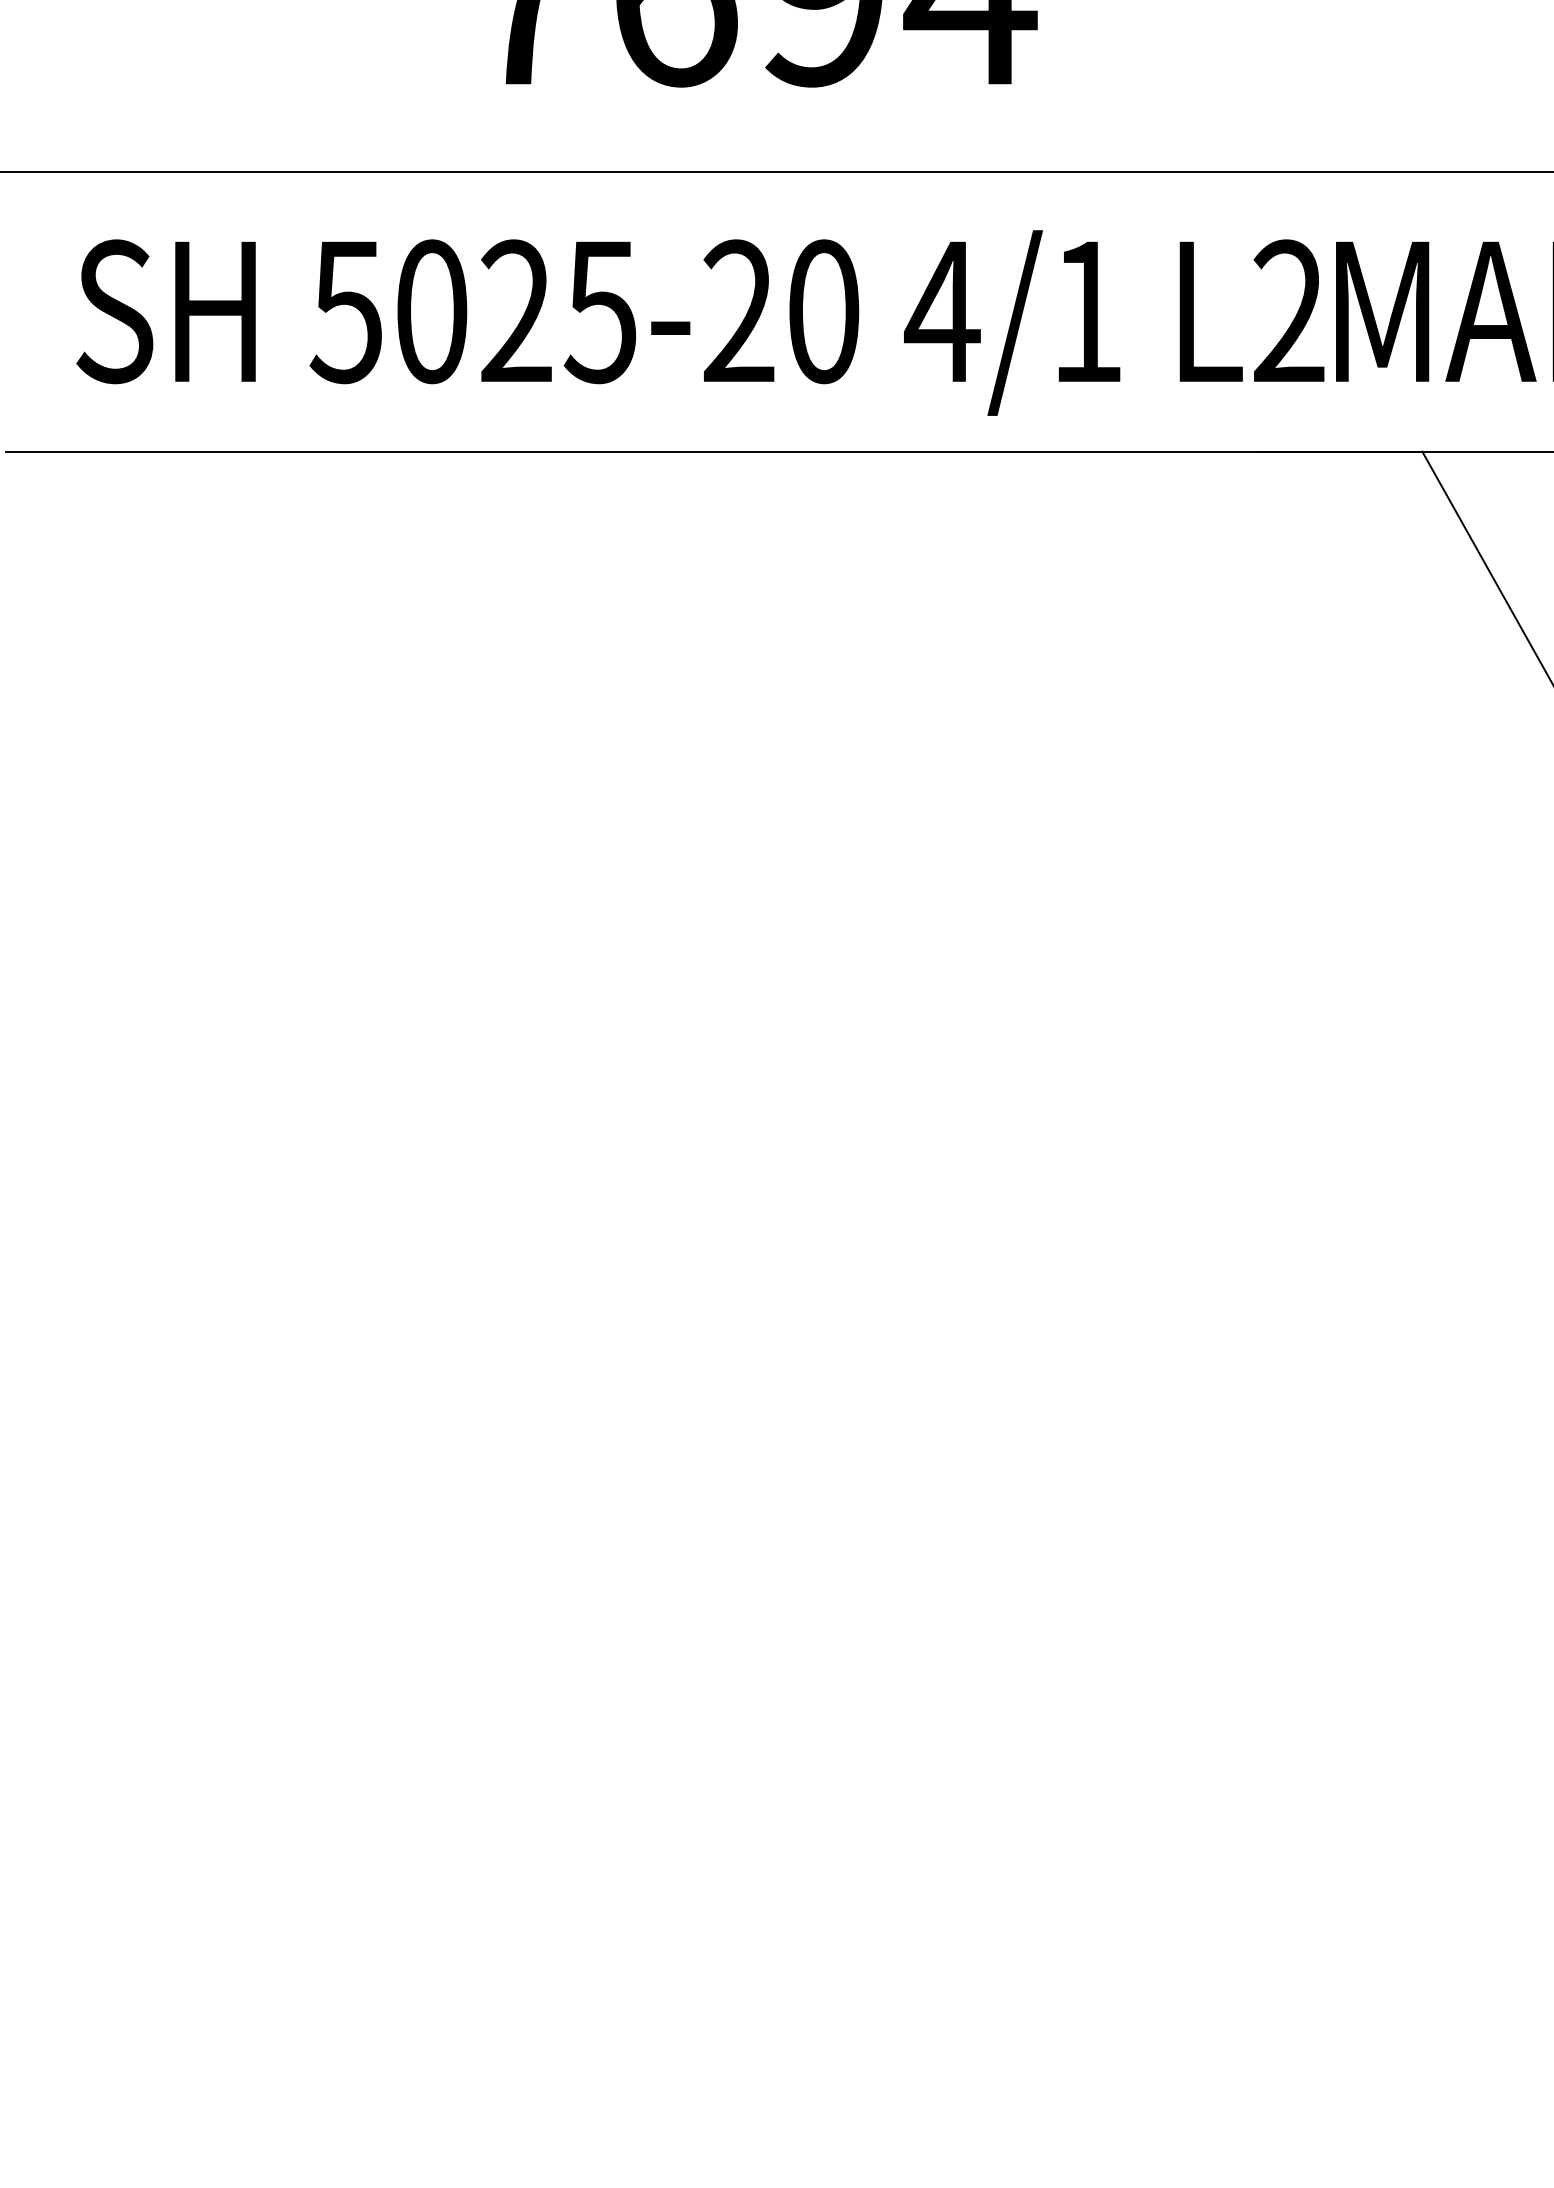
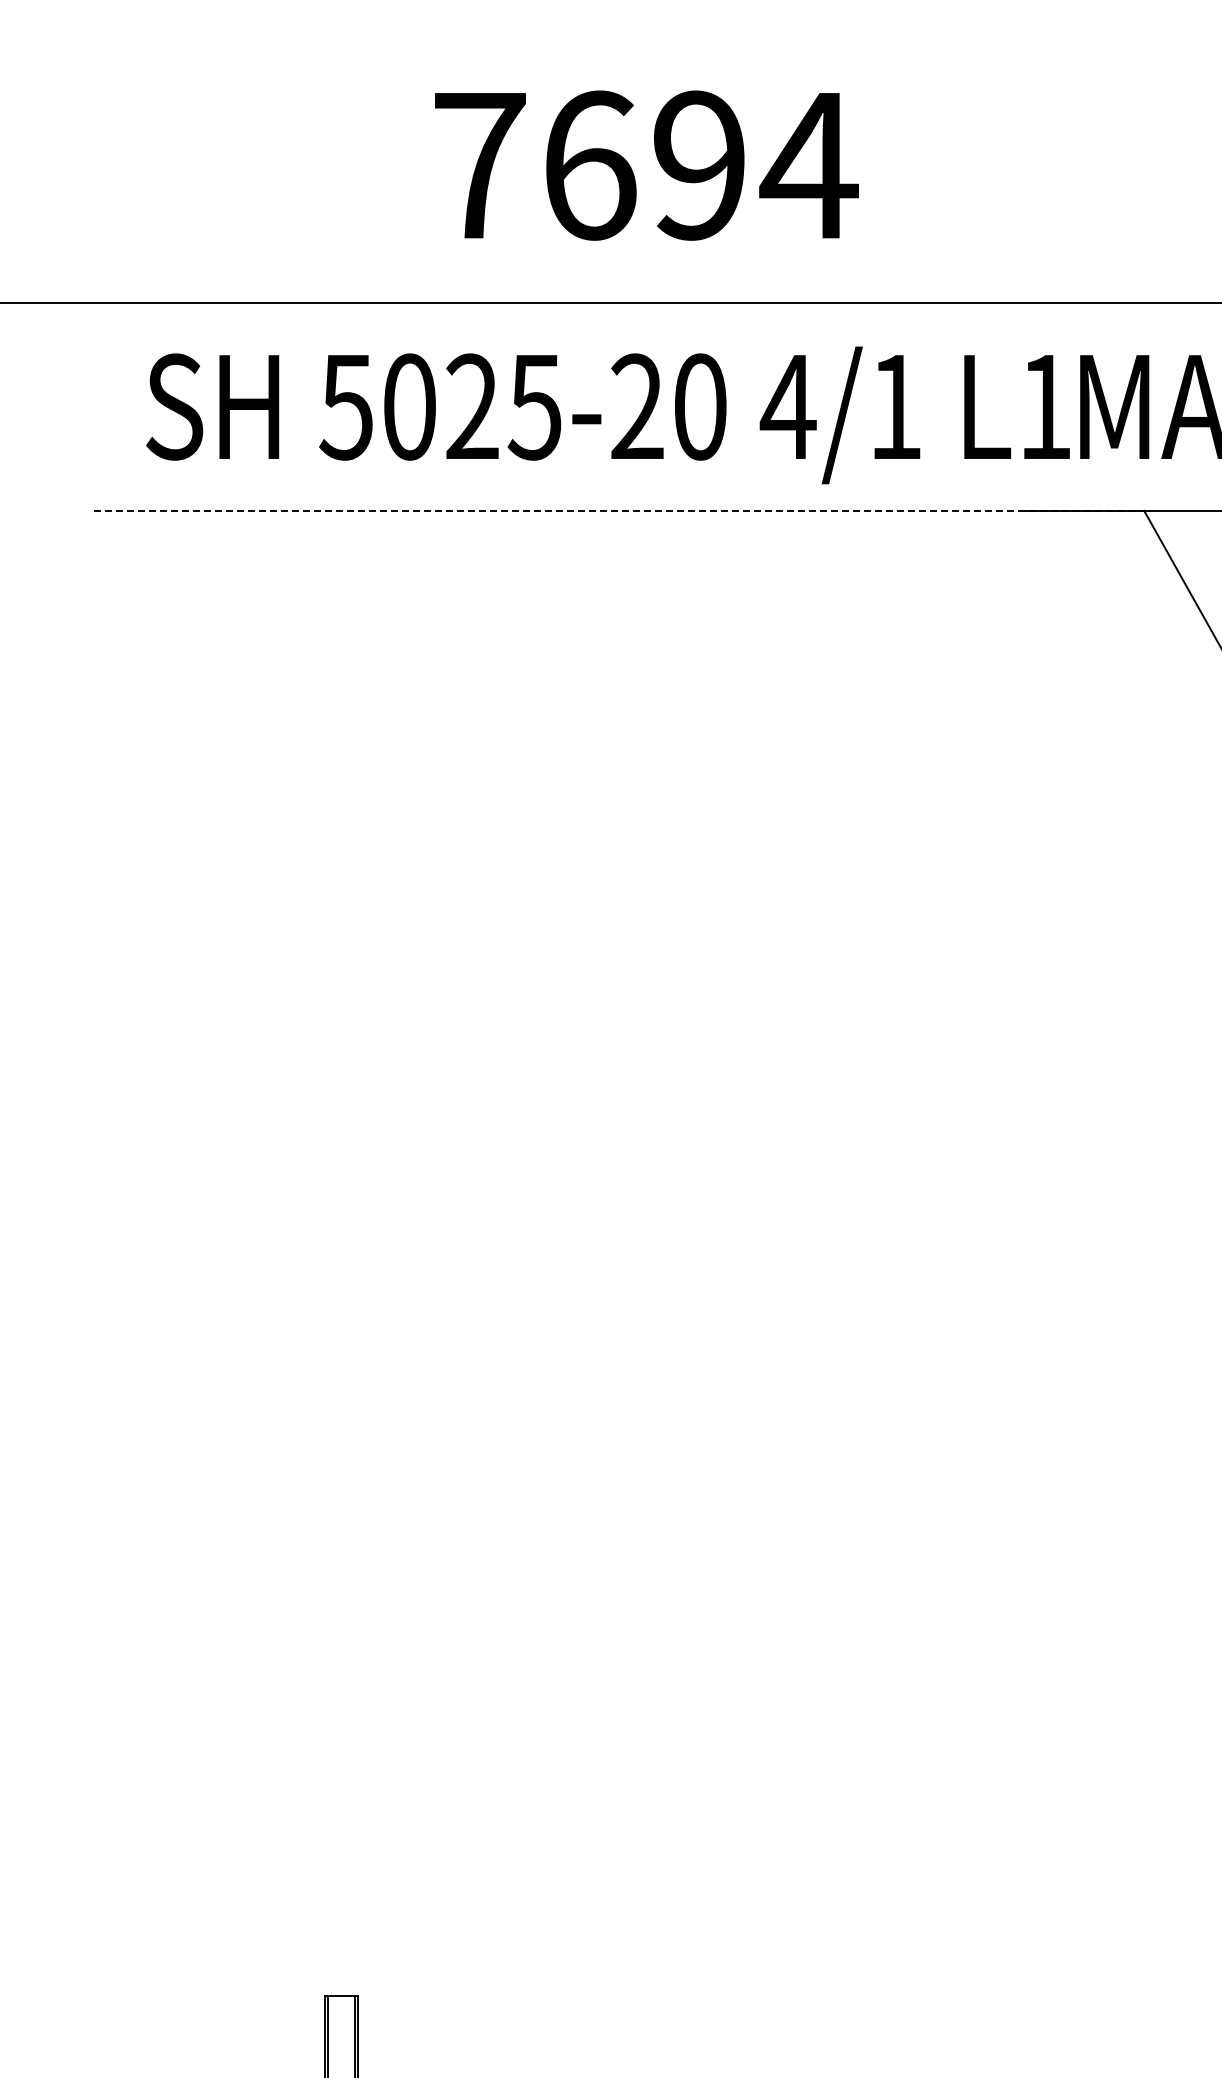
text: (1289, 309) -> (1045, 405), L2 -> L1
line: (714, 451) -> (619, 510), solid -> dashed

